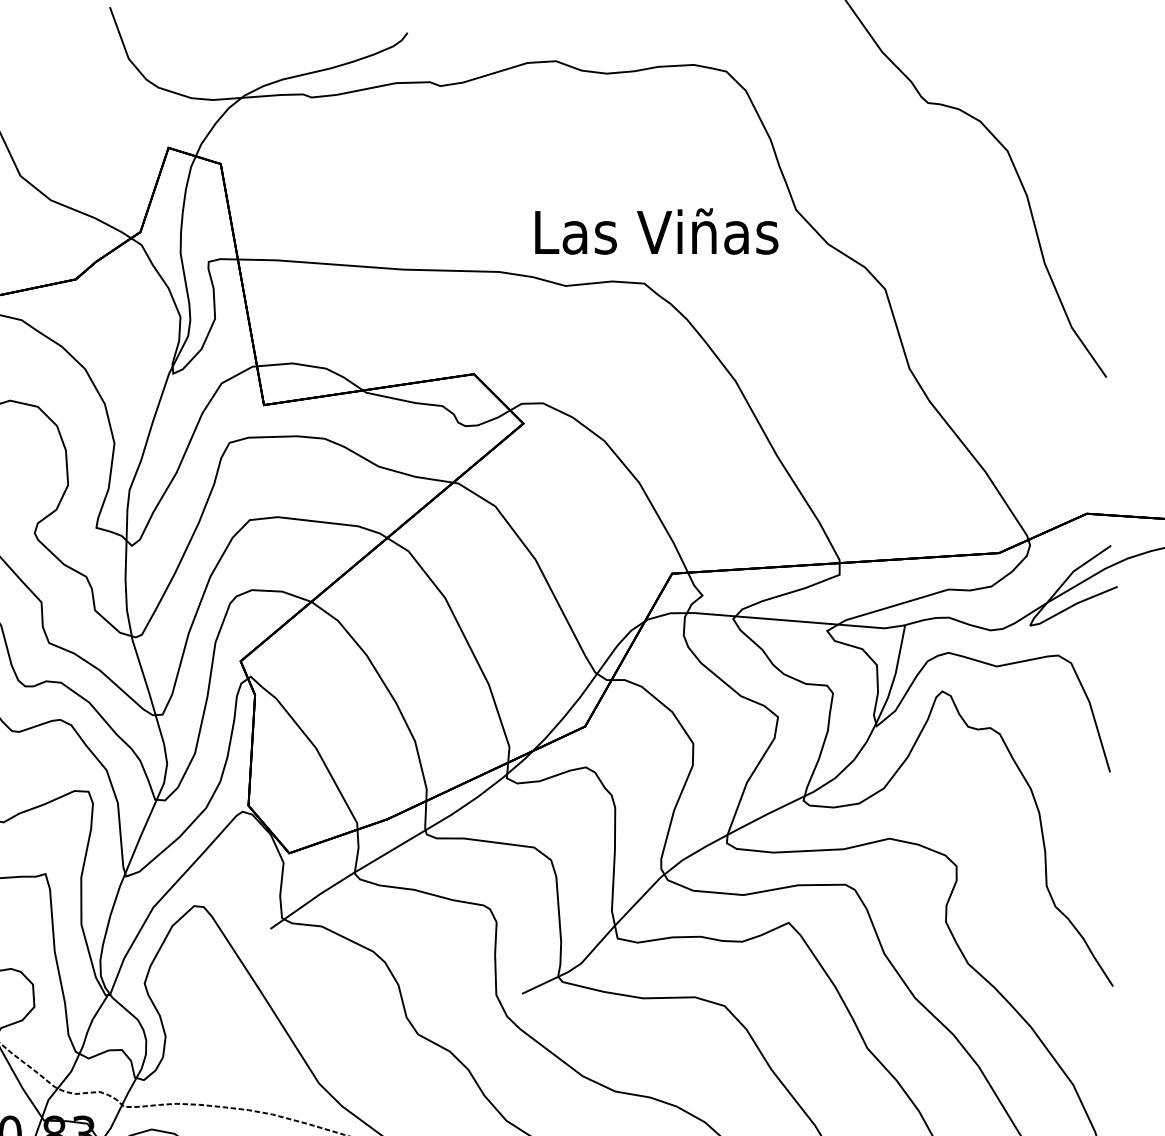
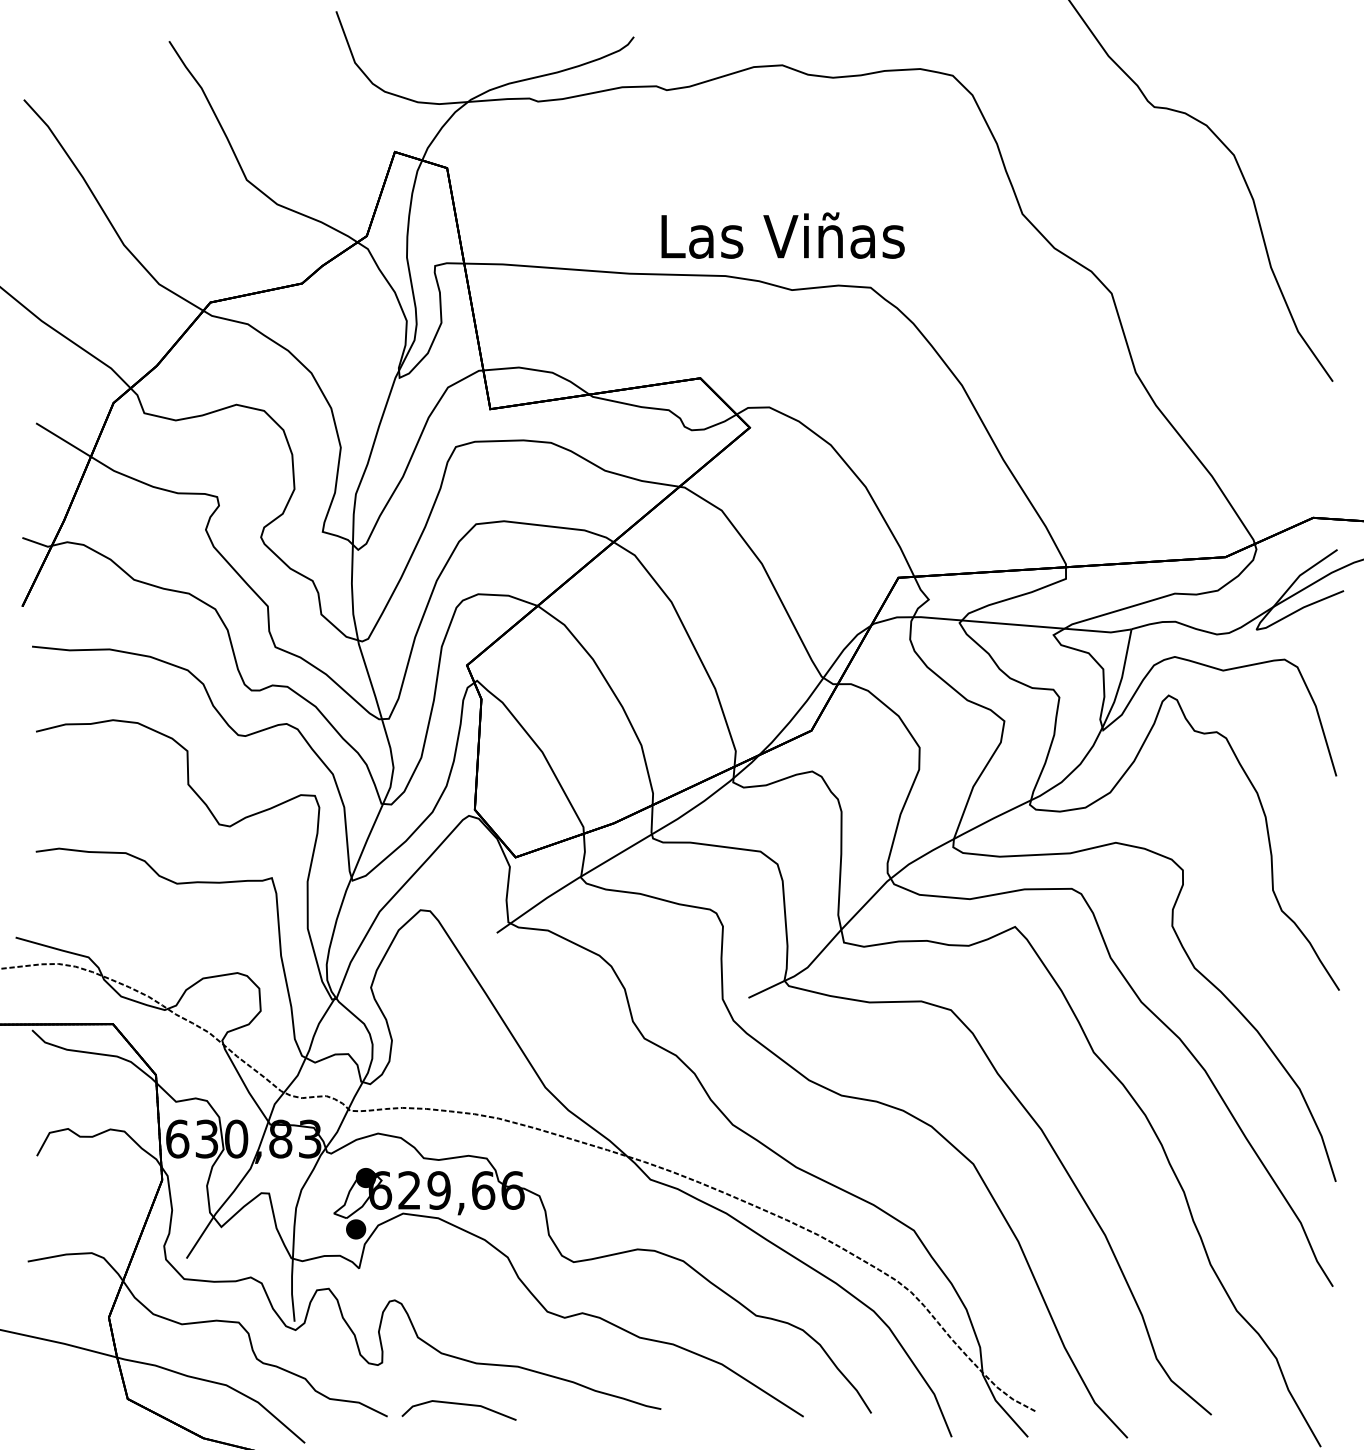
text: (656, 231) -> (782, 235), moved

